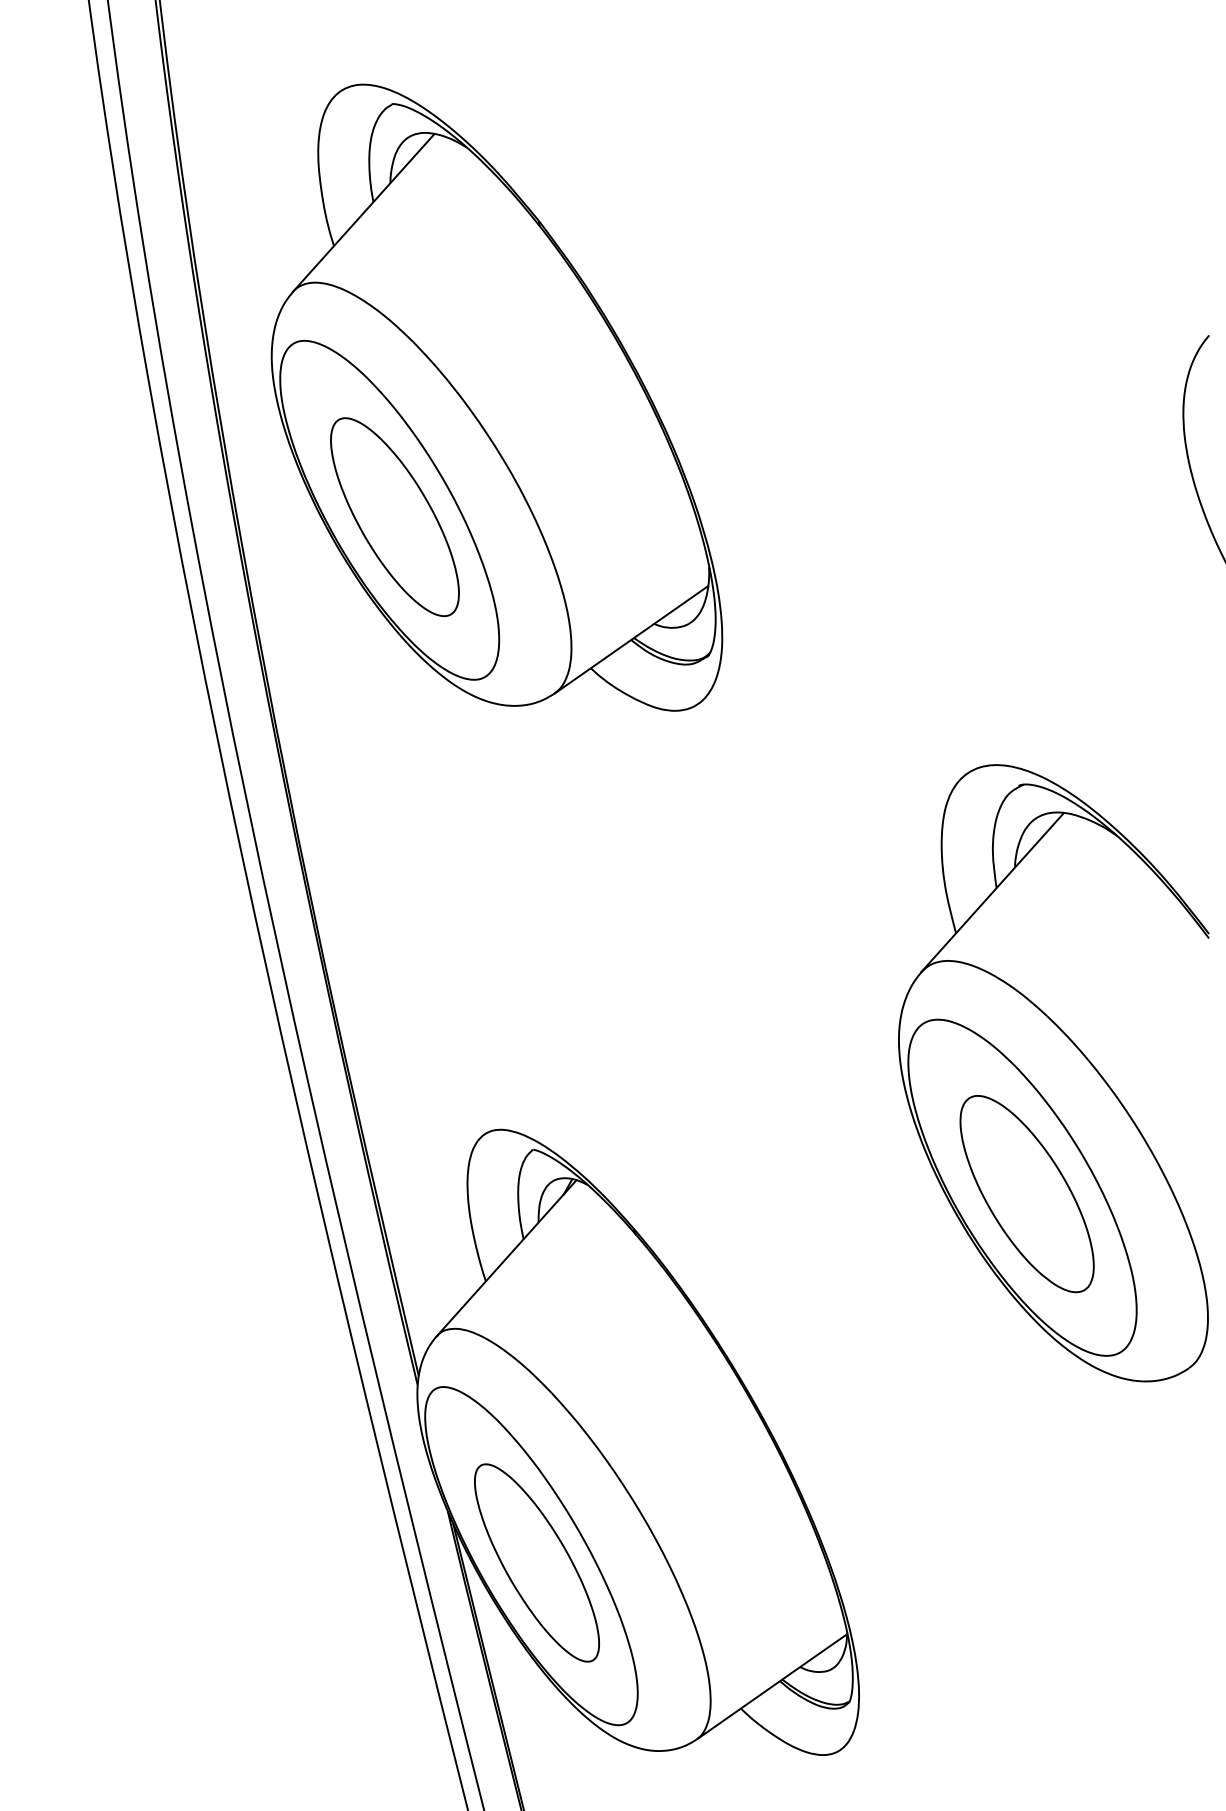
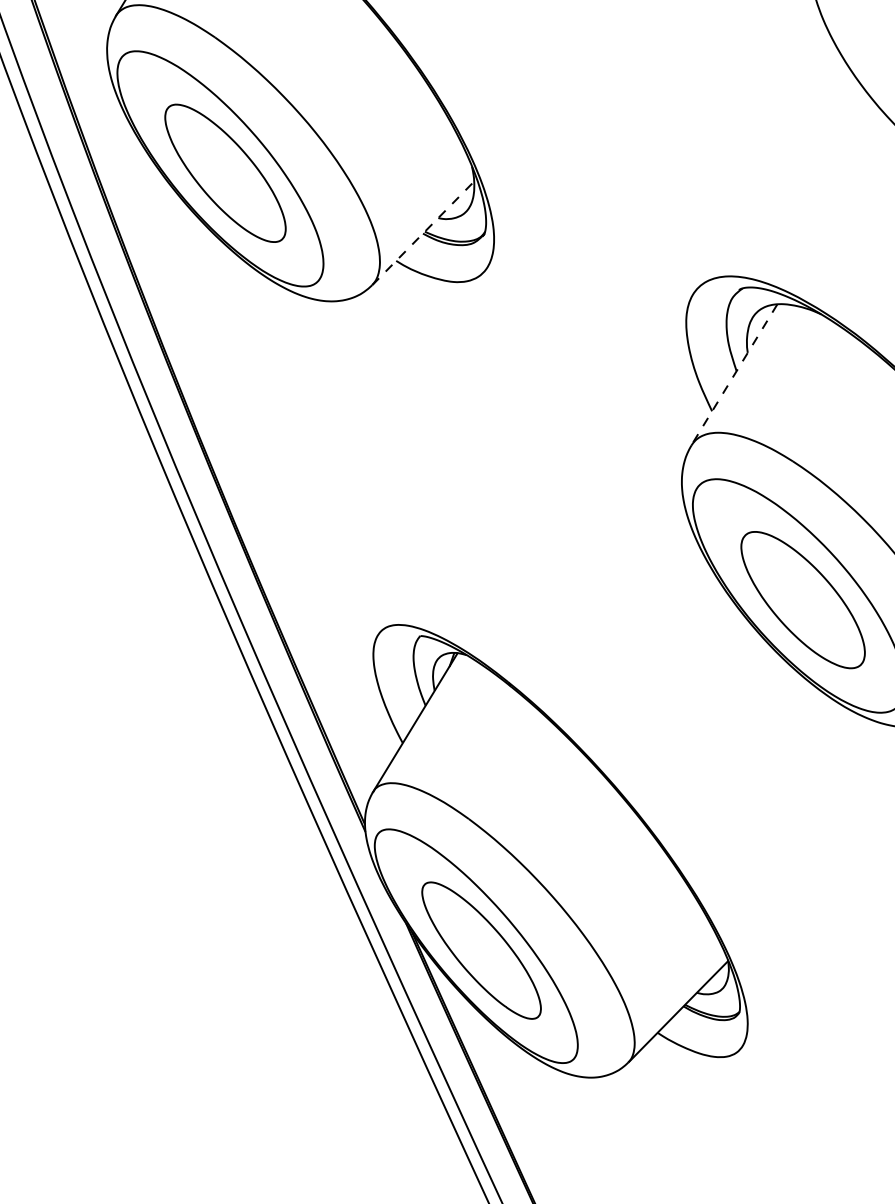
line: (631, 639) -> (423, 233), solid -> dashed
line: (992, 892) -> (734, 375), solid -> dashed

